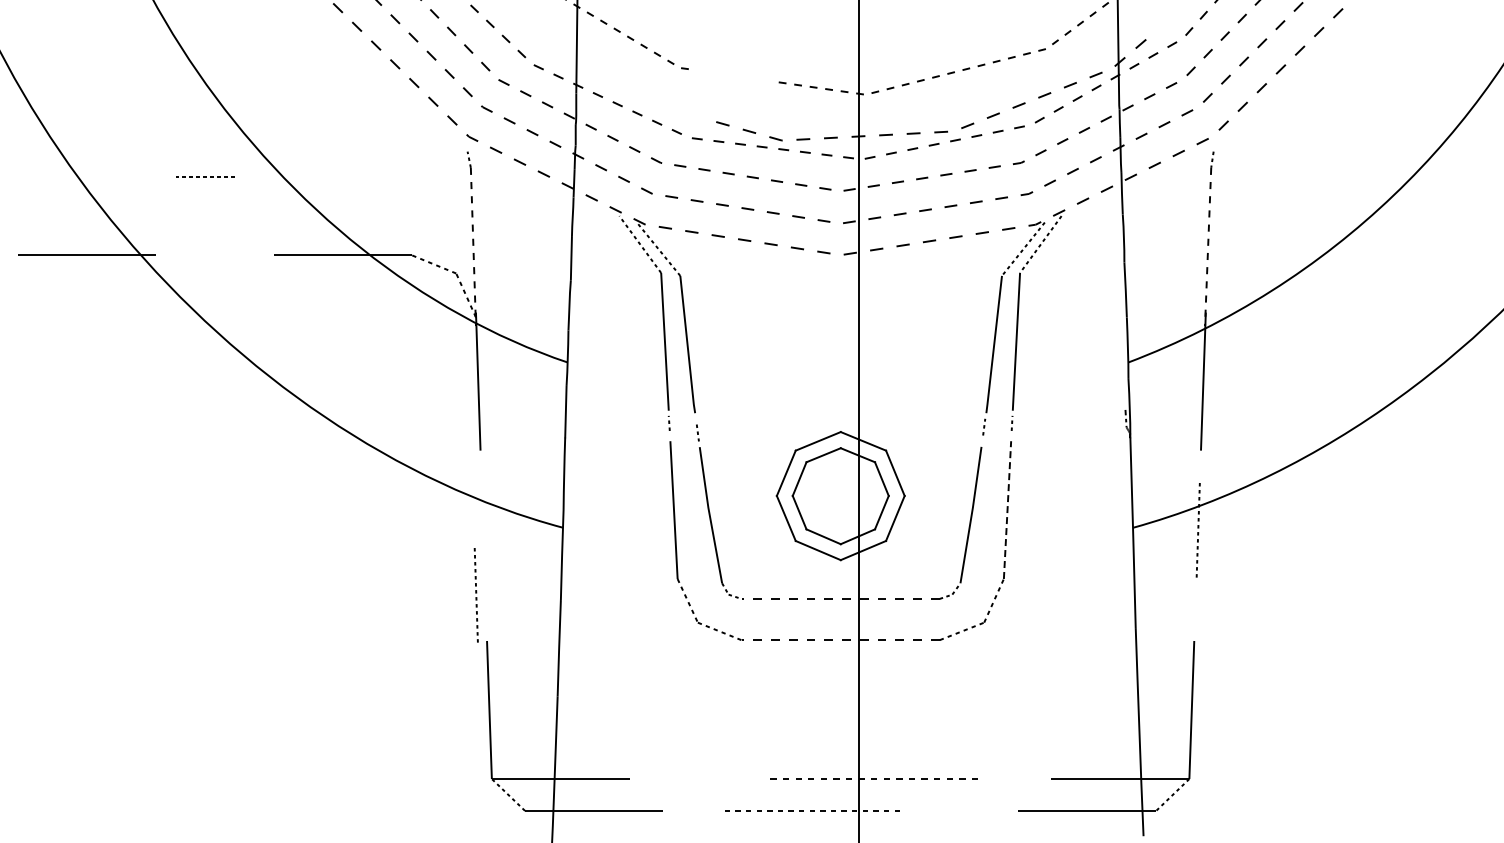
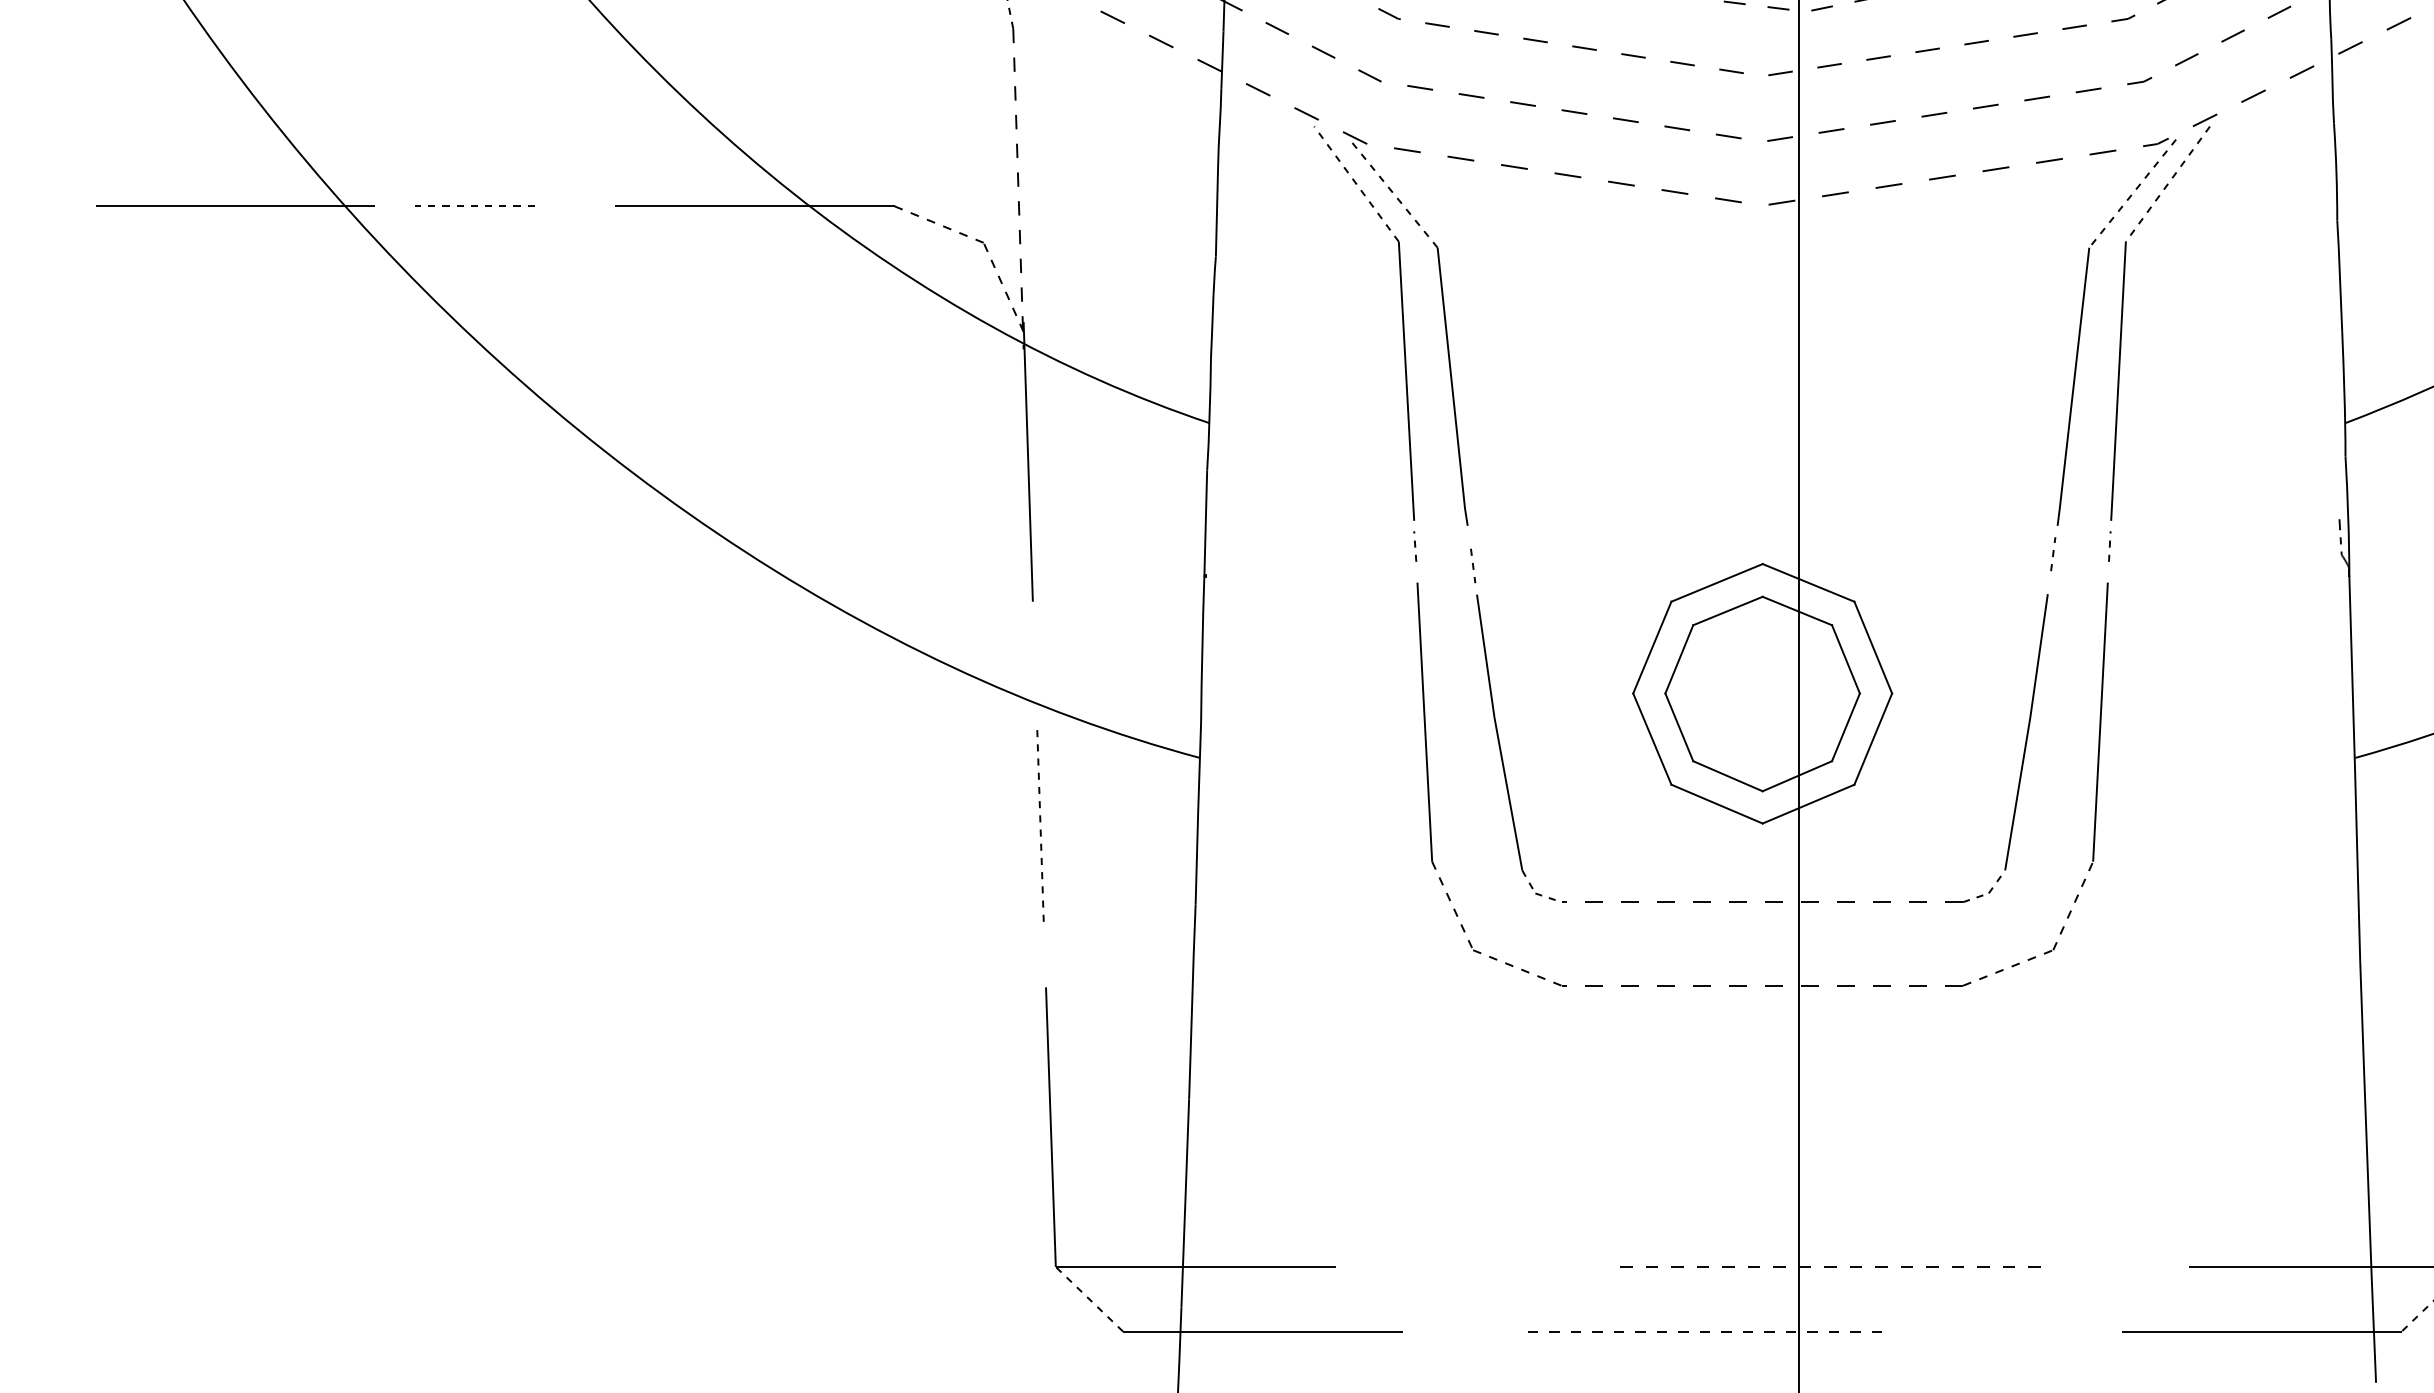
line: (205, 176) -> (475, 204), moved
line: (1007, 510) -> (2100, 722), dashed -> solid
line: (475, 593) -> (1038, 822), moved

